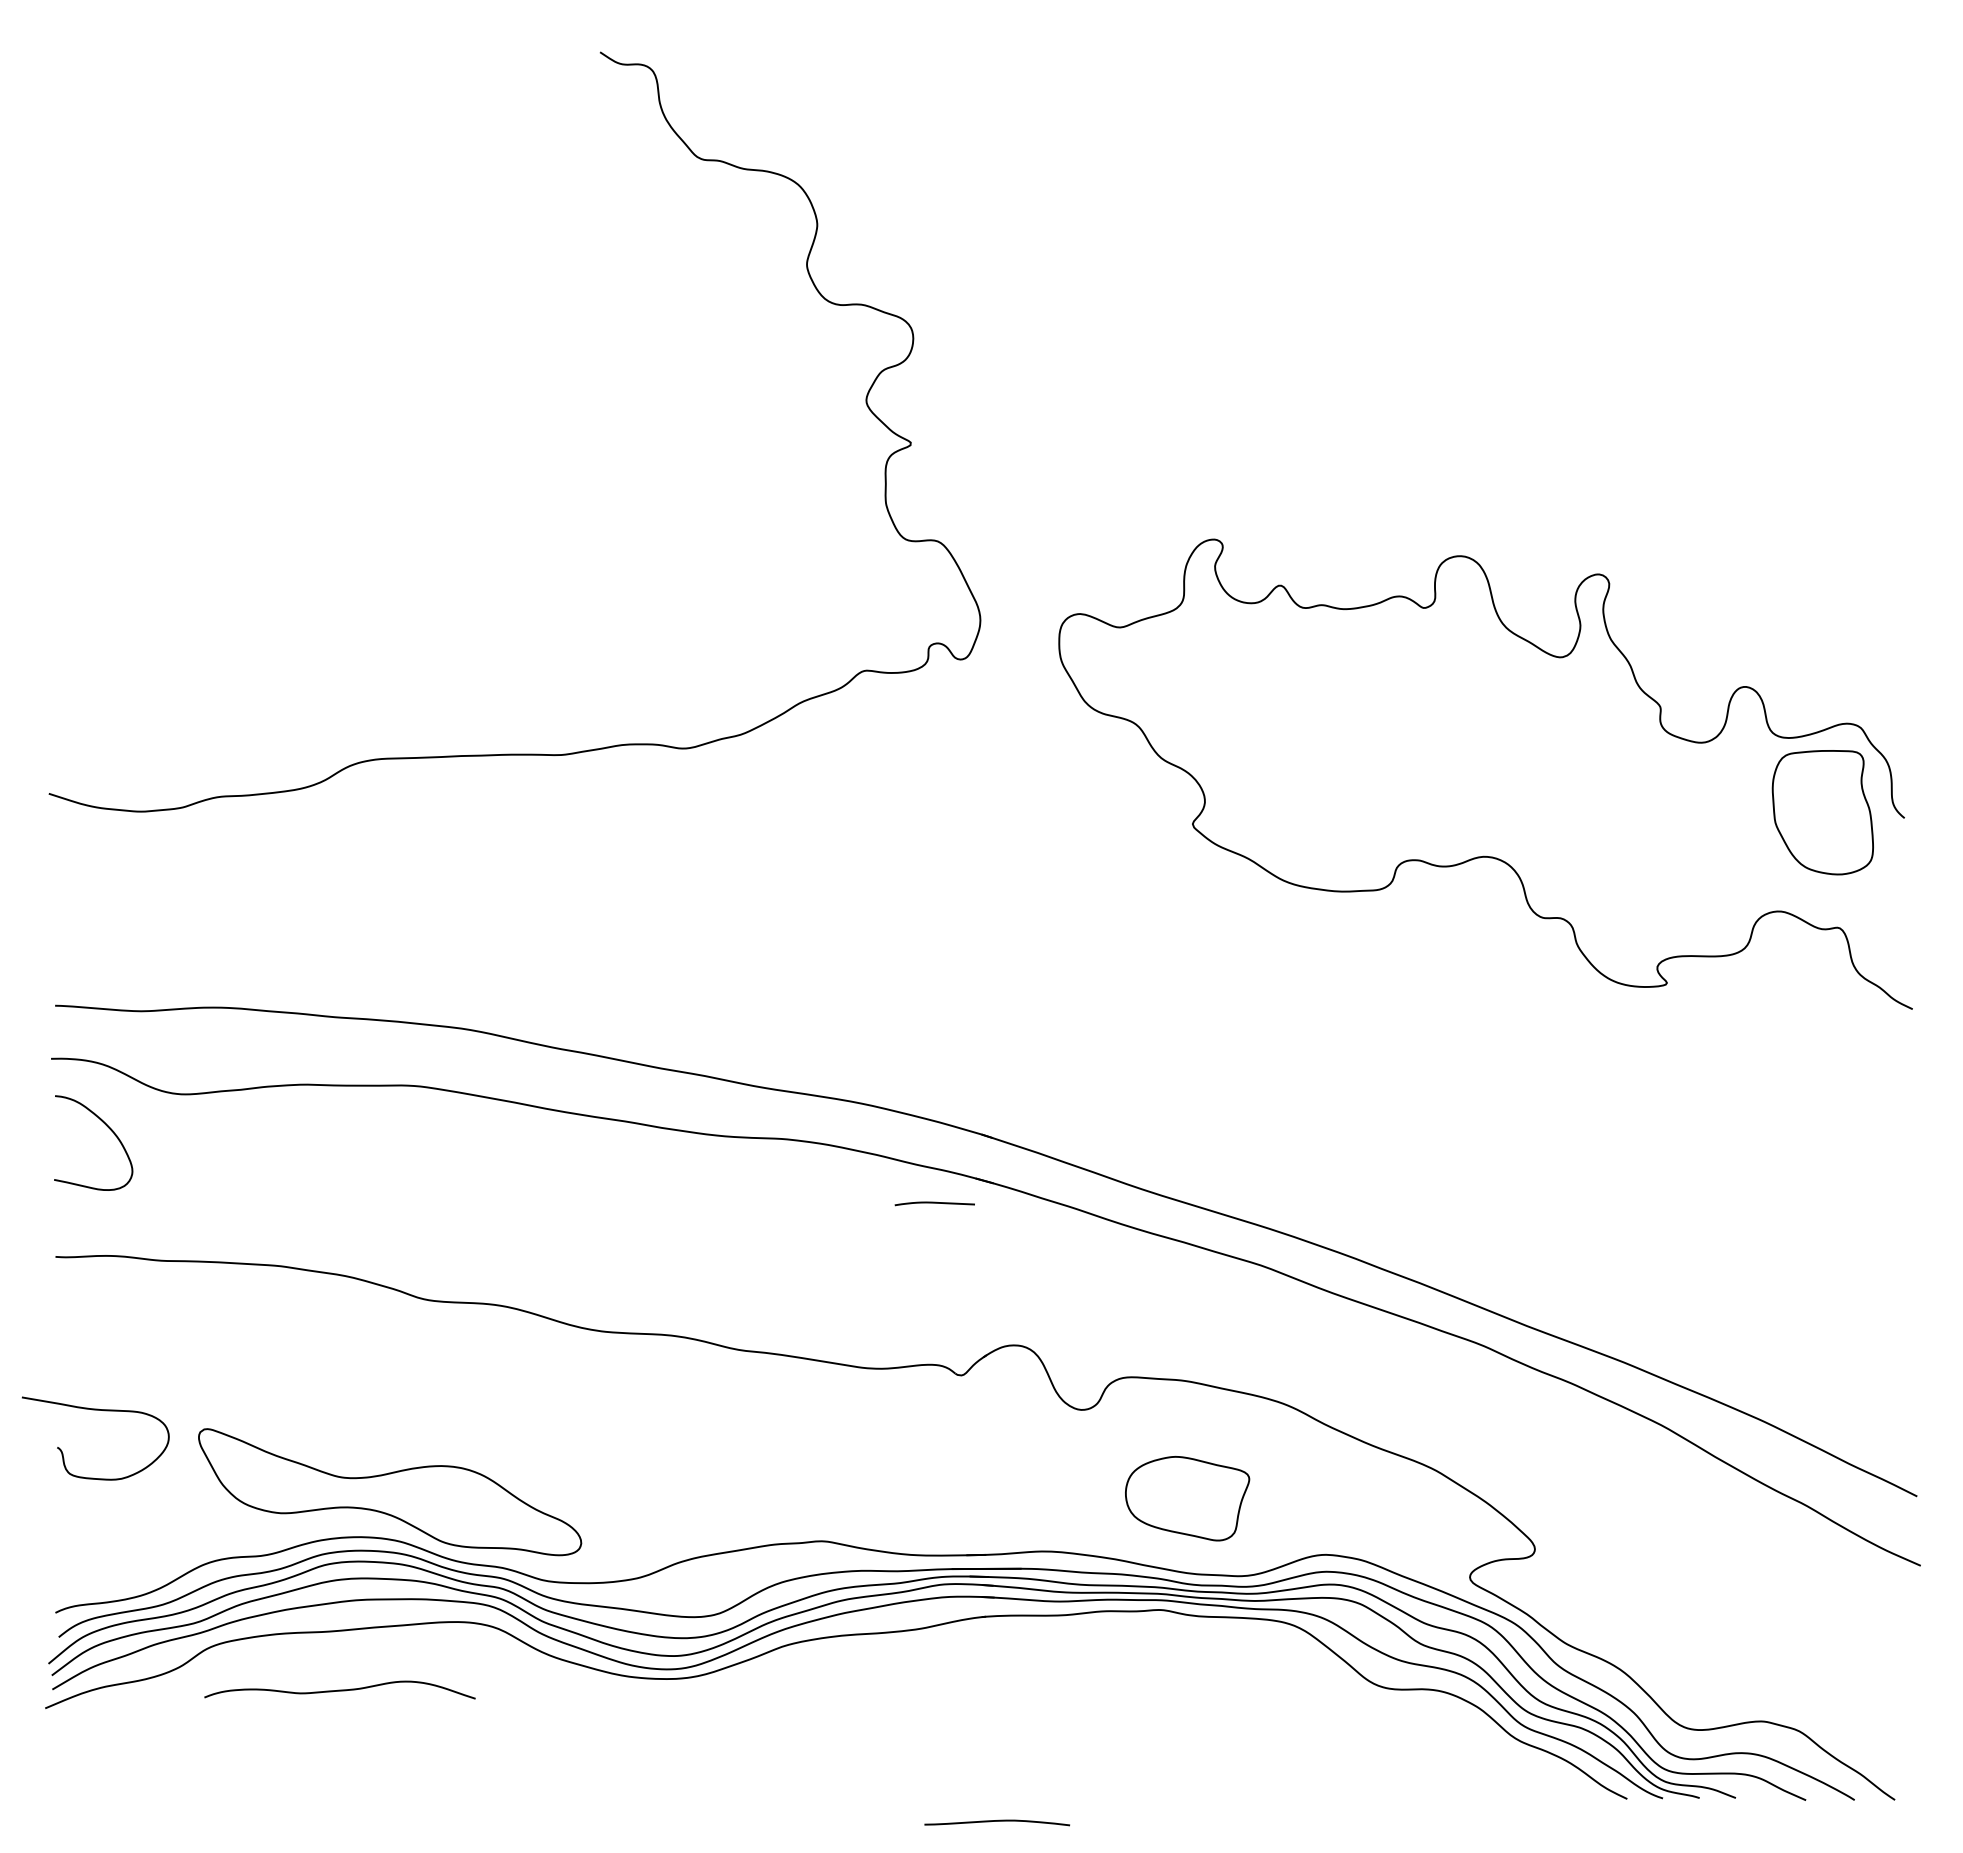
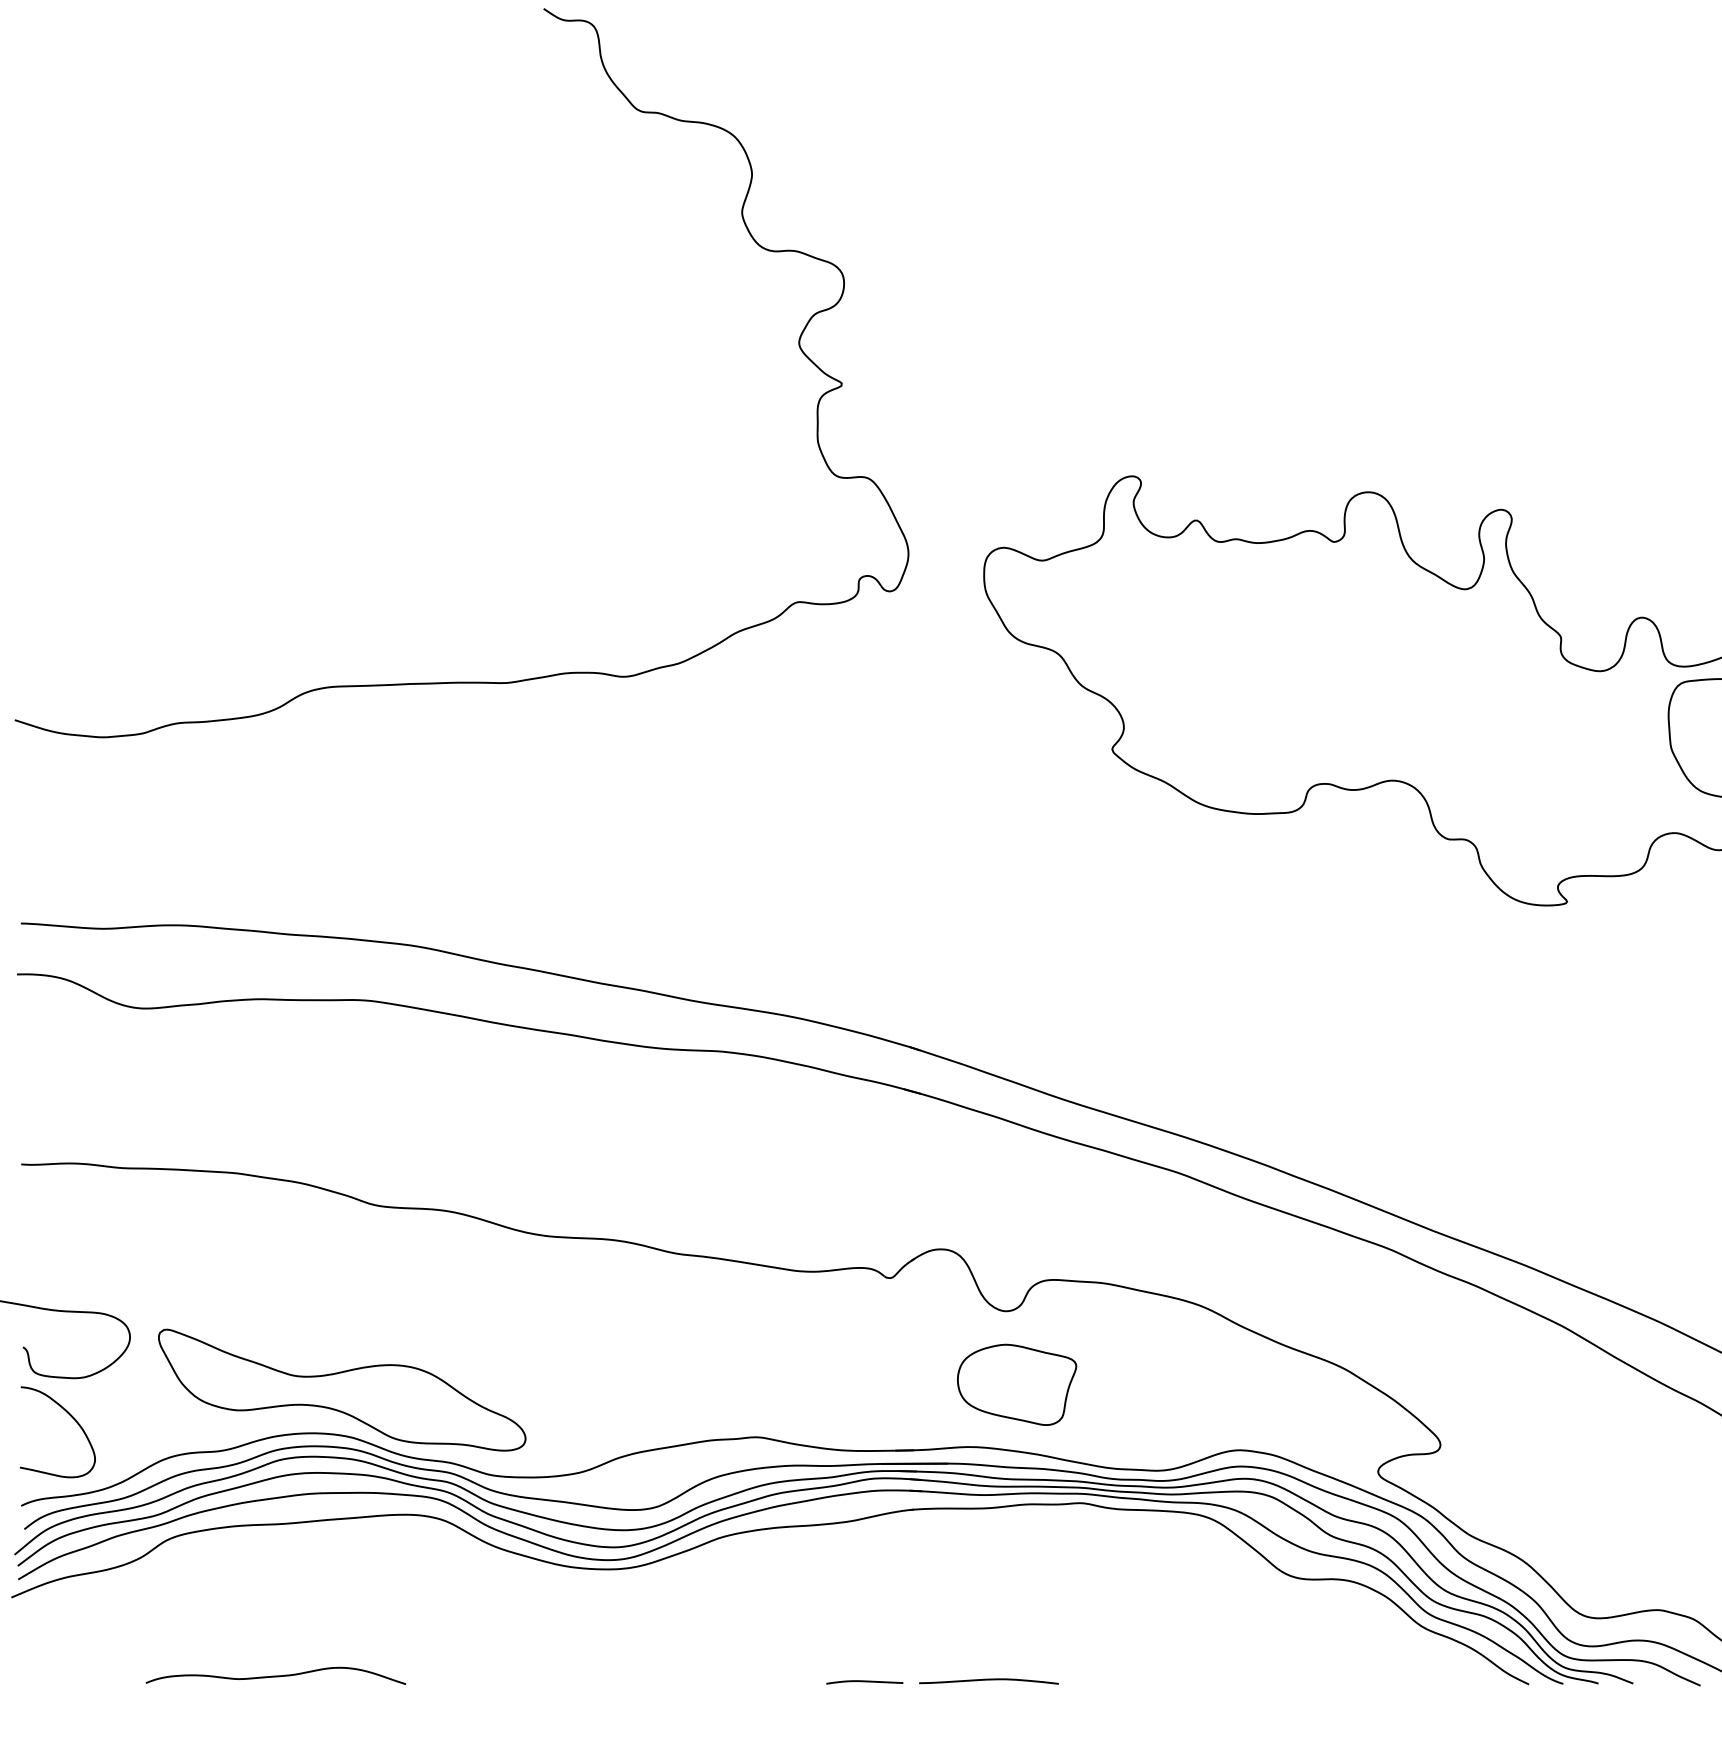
curve: (107, 1127) -> (71, 1417), moved
curve: (934, 1203) -> (864, 1682), moved
part: (1187, 1498) -> (1017, 1384), moved
curve: (339, 1689) -> (275, 1675), moved
curve: (996, 1821) -> (988, 1680), moved

